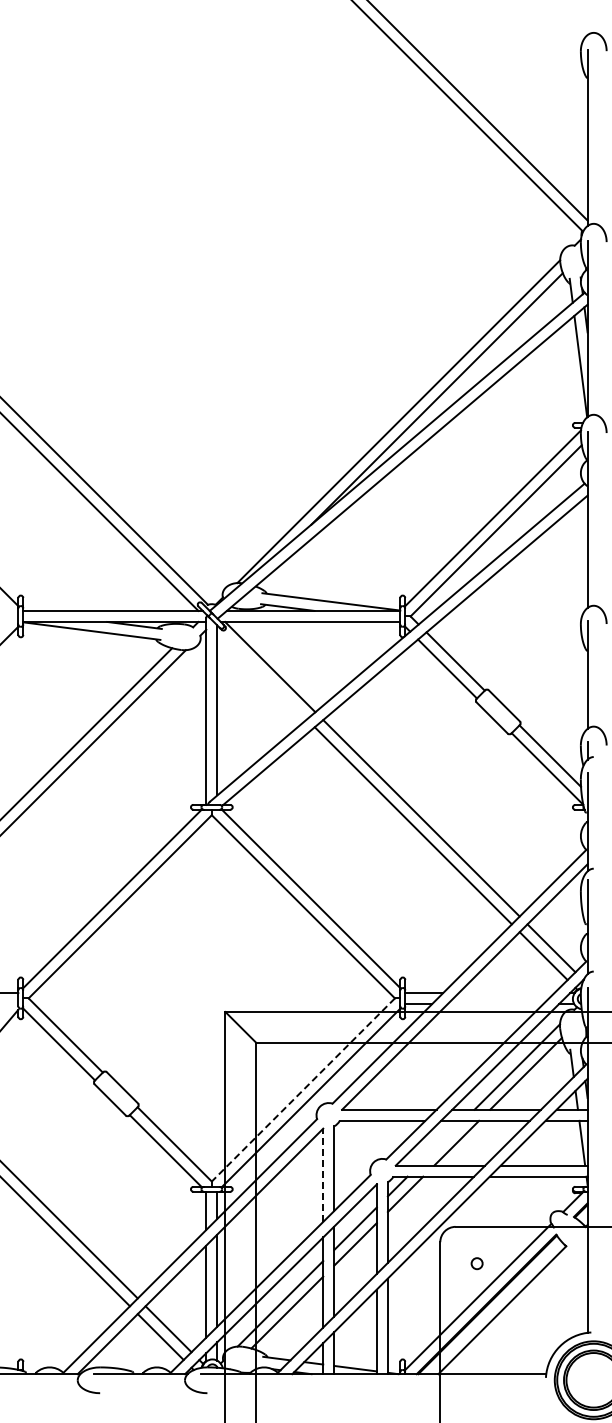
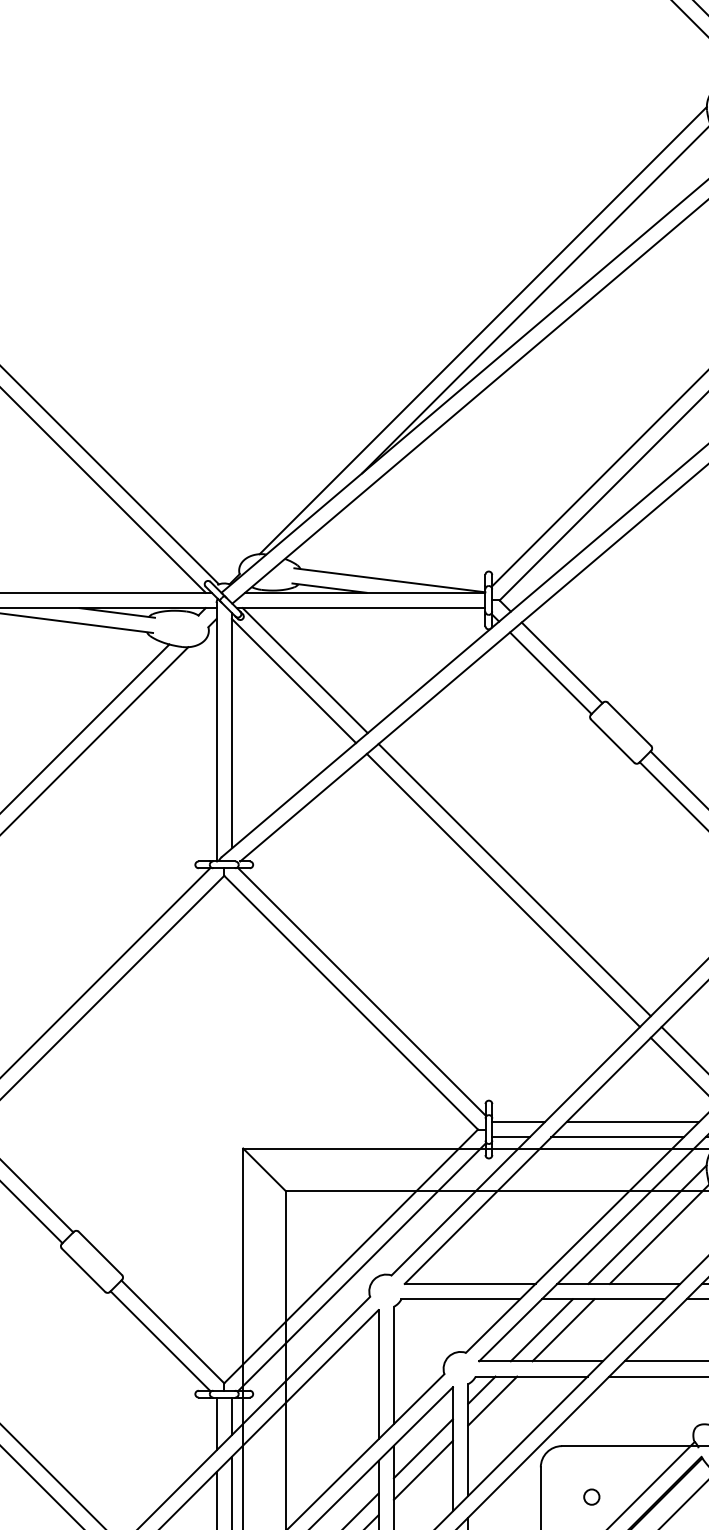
line: (261, 674) -> (293, 680), added
line: (506, 992) -> (632, 1121), added
line: (495, 1003) -> (617, 1136), added
line: (303, 1089) -> (351, 1255), dashed -> solid
line: (440, 1142) -> (541, 1329), added
line: (323, 1175) -> (378, 1374), dashed -> solid

